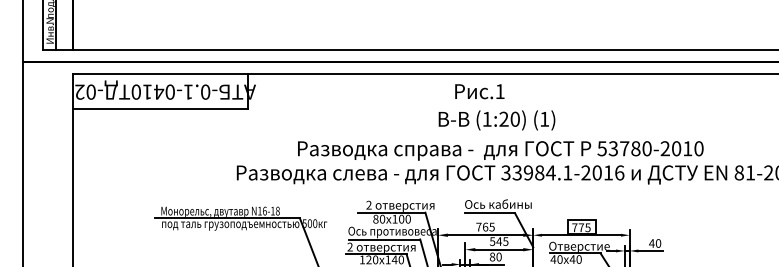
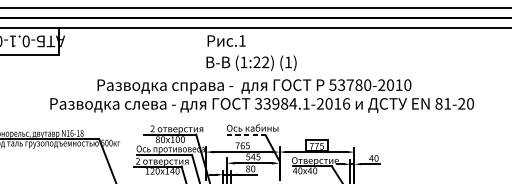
text: (479, 91) -> (226, 40), moved
text: (514, 118) -> (265, 61), (1:20) -> (1:22)
line: (490, 213) -> (246, 135), solid -> dashed

